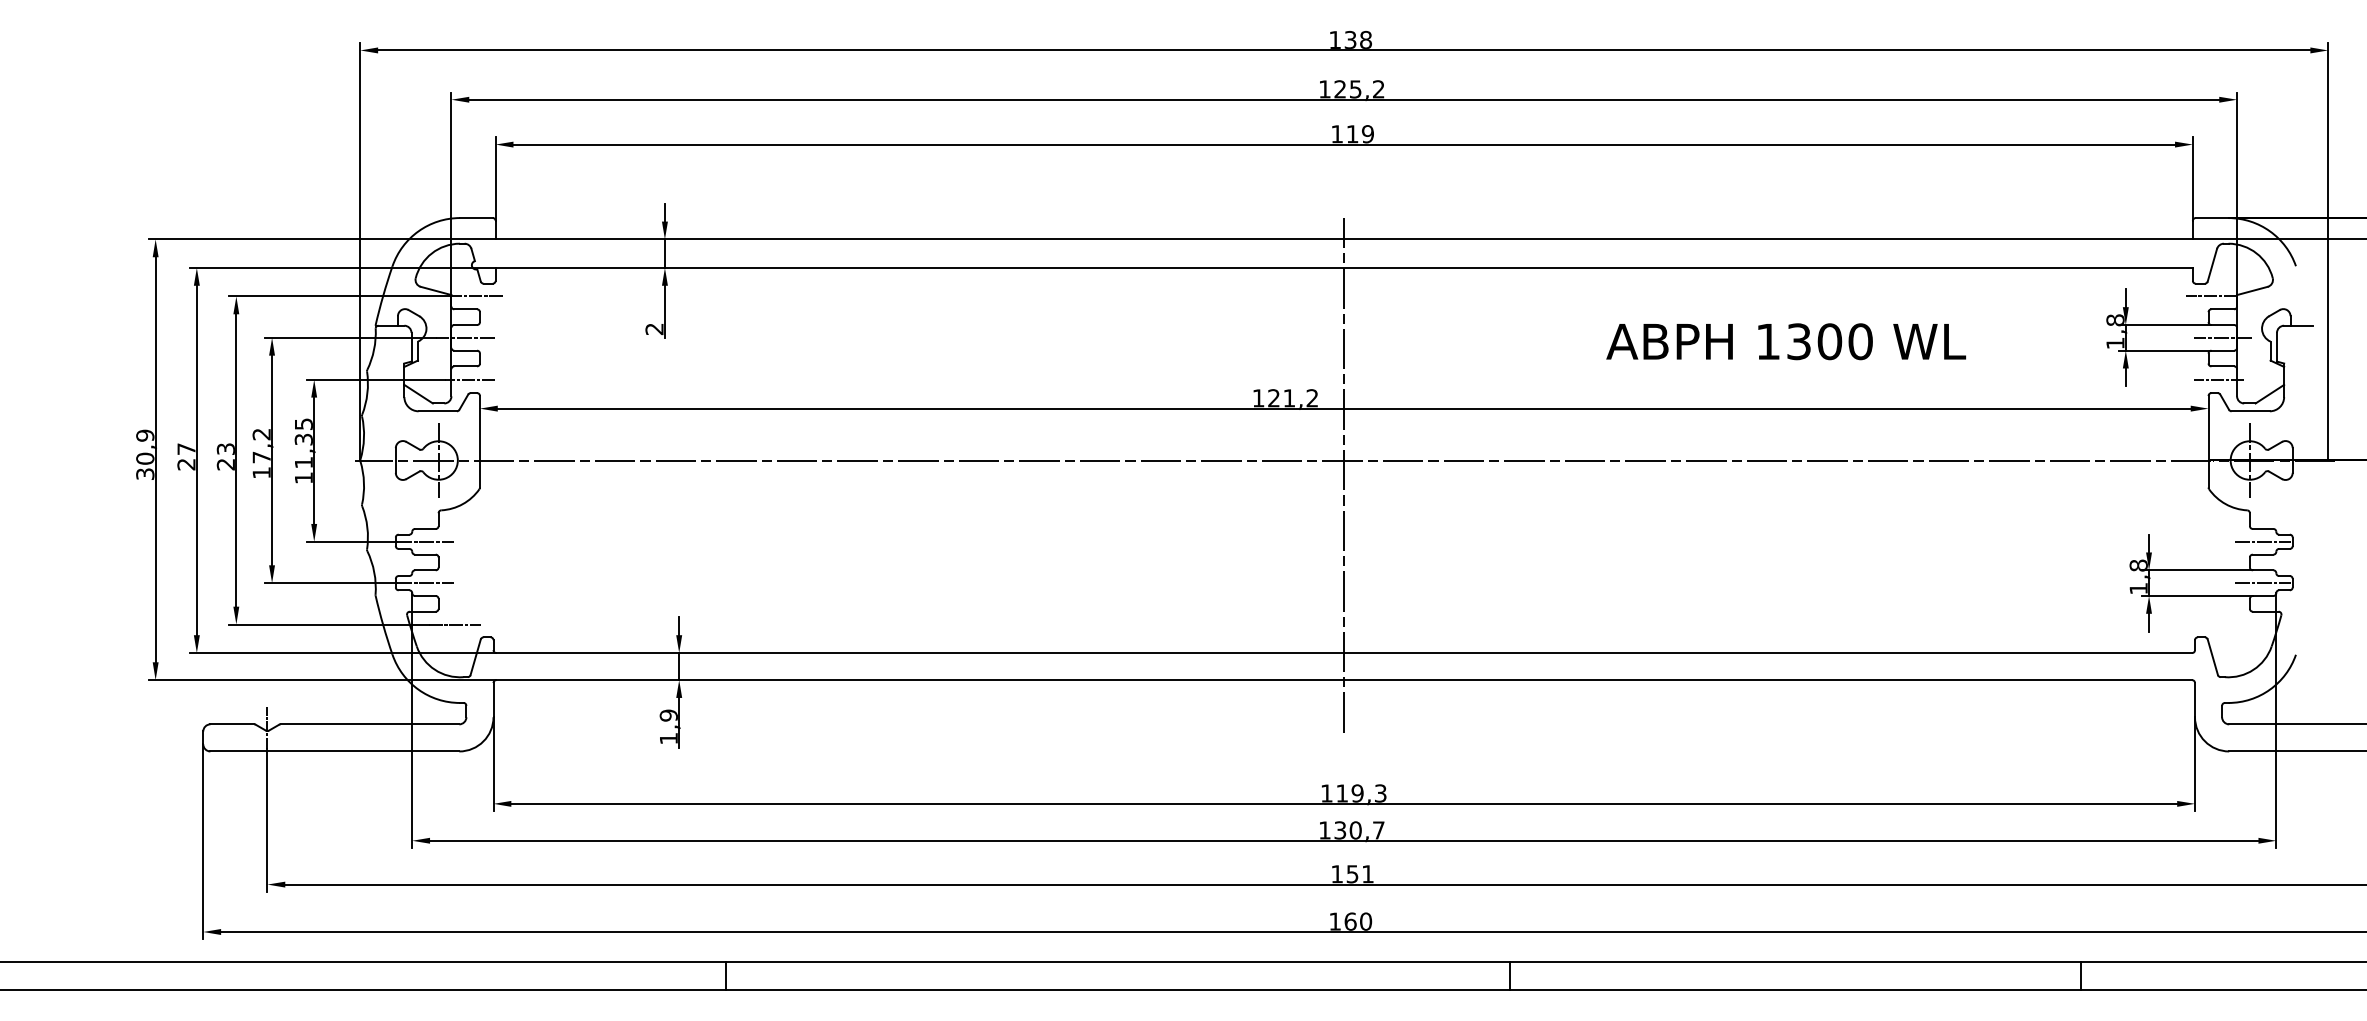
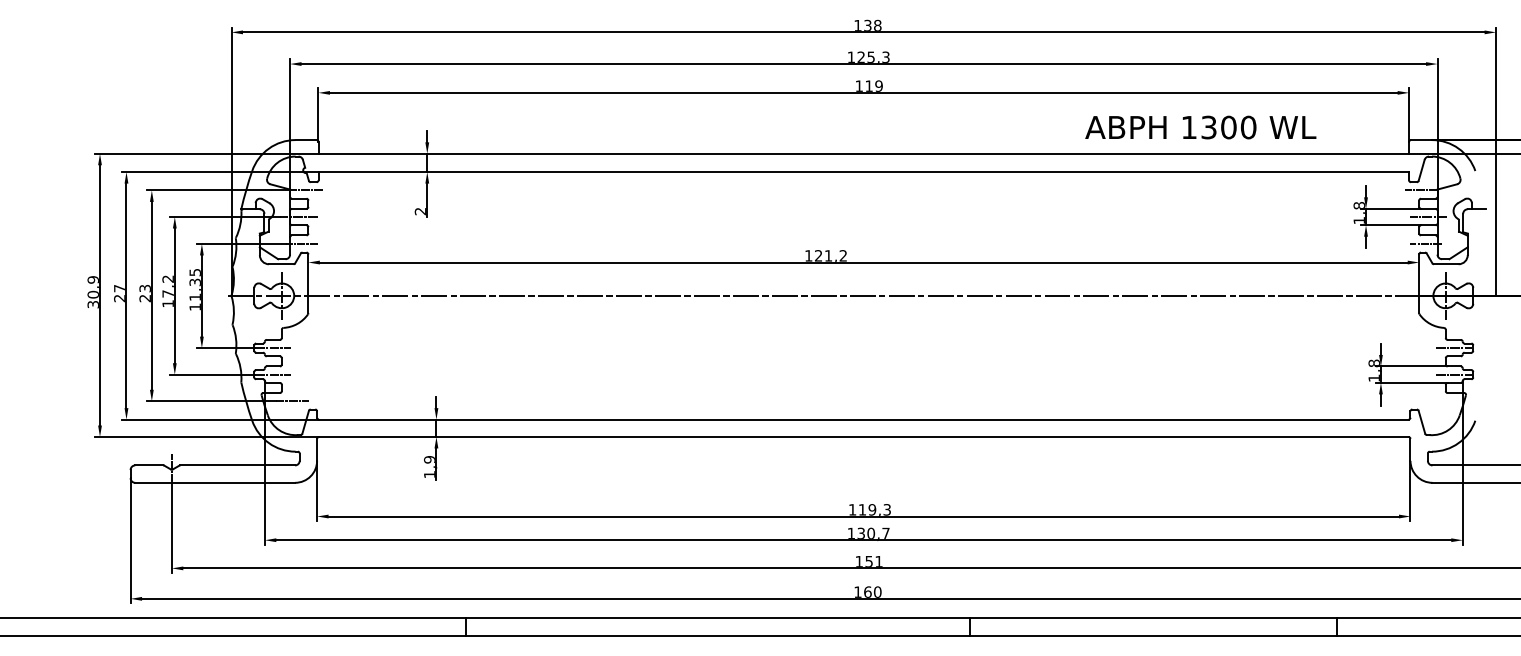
text: (1378, 89) -> (885, 57), 125,2 -> 125,3
text: (1785, 341) -> (1200, 127), moved
line: (1343, 475) -> (863, 305), removed

